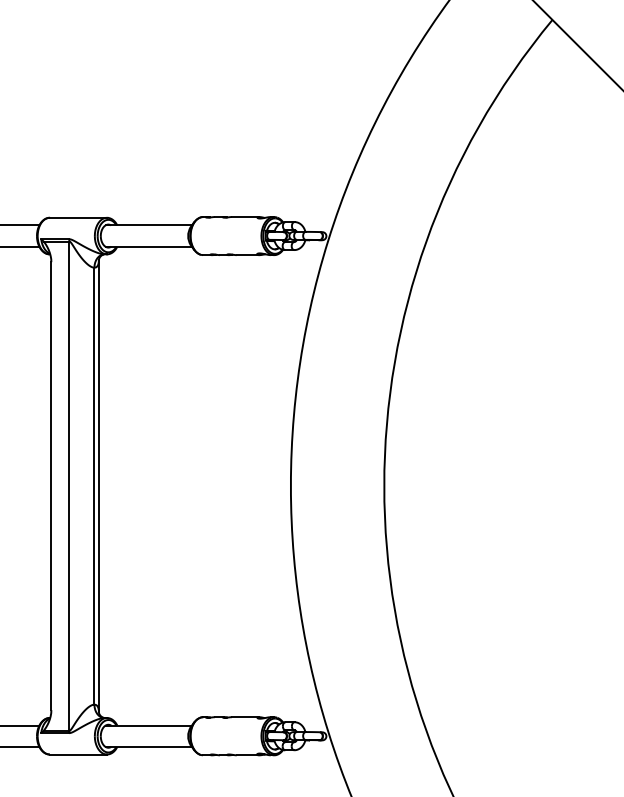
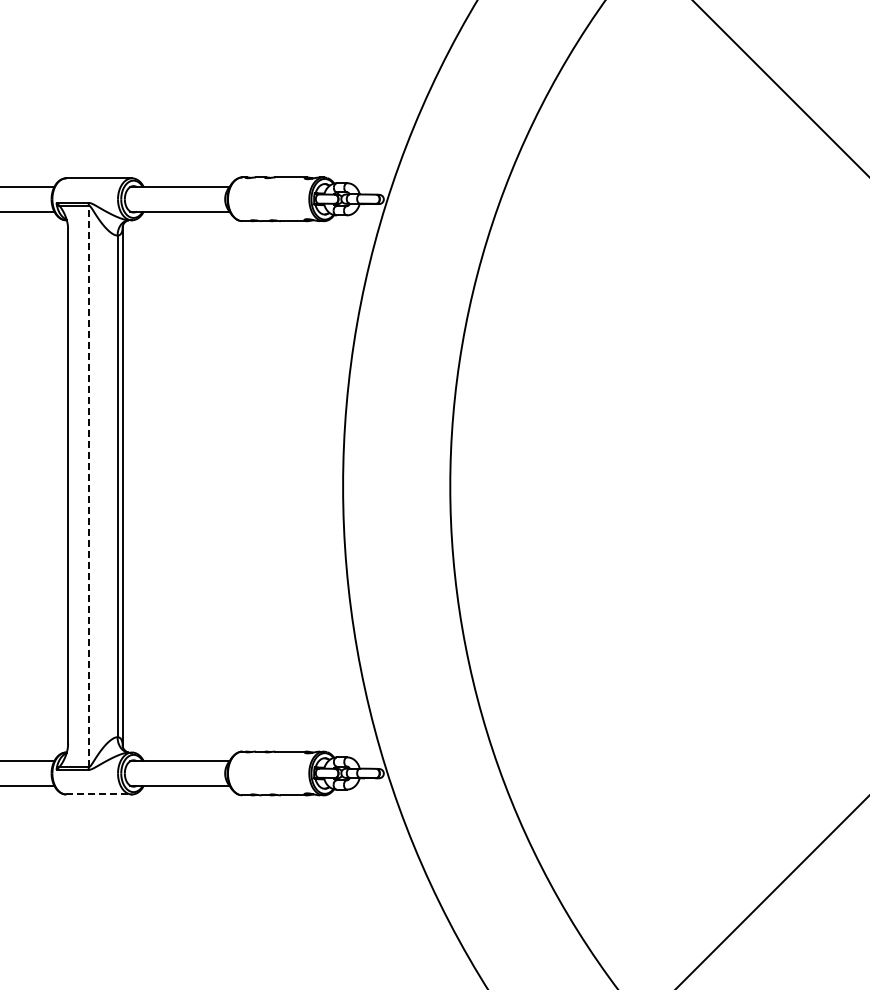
line: (69, 486) -> (88, 486), solid -> dashed
line: (78, 754) -> (99, 794), solid -> dashed

